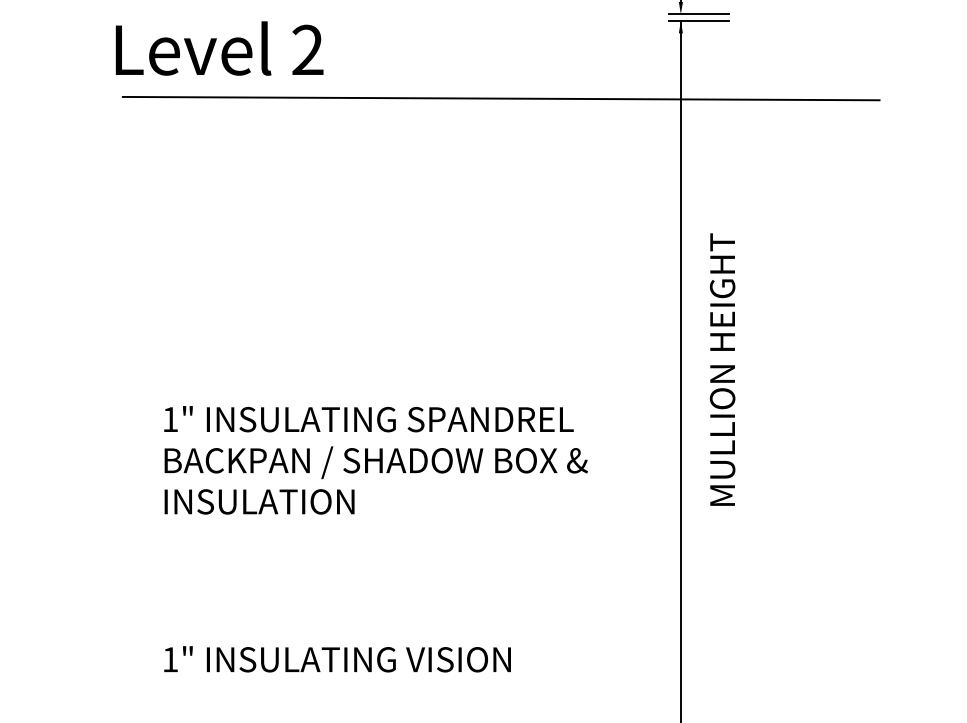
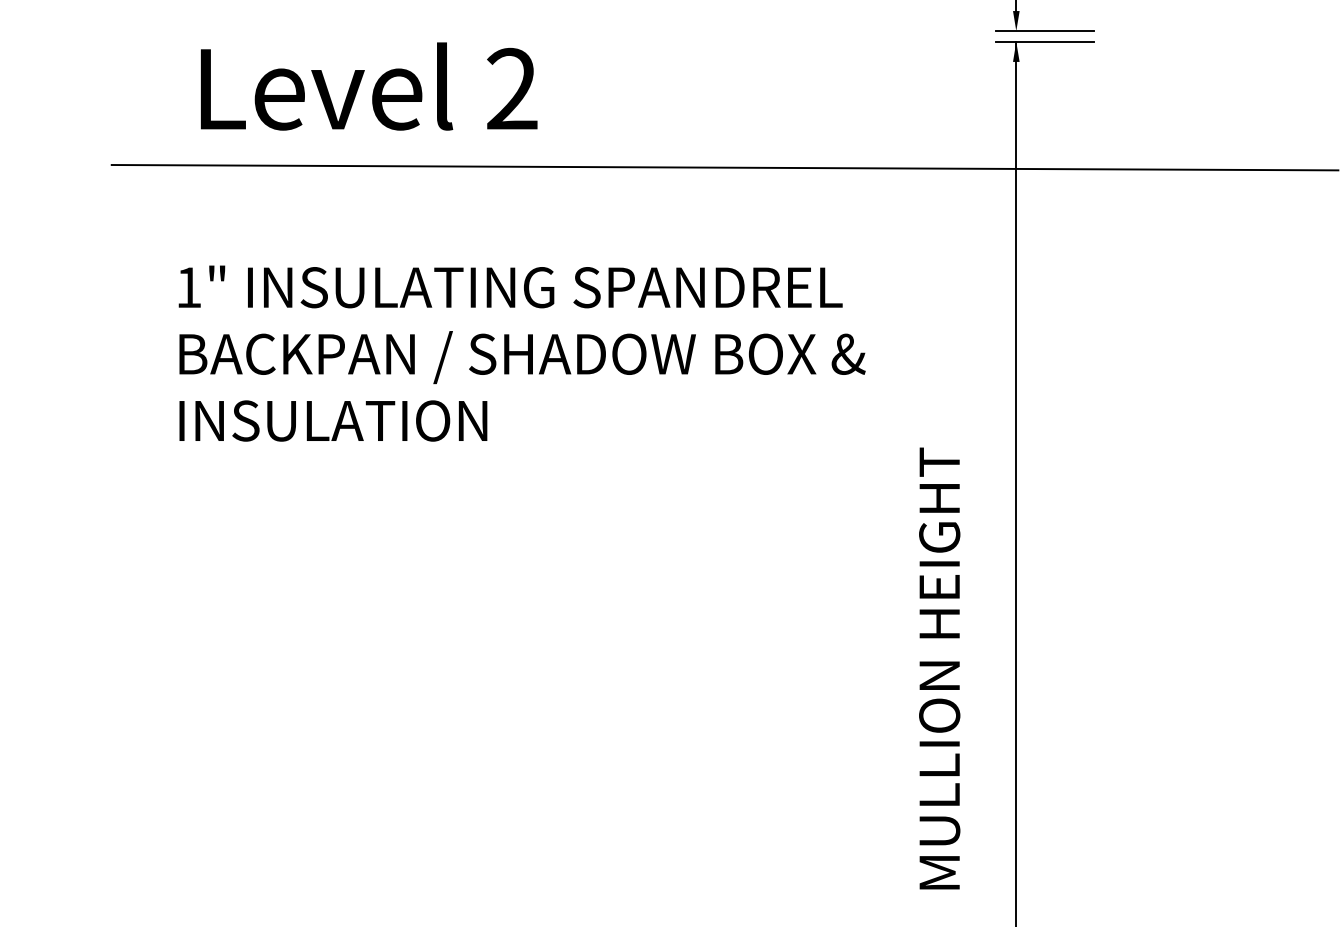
text: (219, 48) -> (368, 86), moved
text: (722, 369) -> (939, 668), moved
text: (375, 460) -> (521, 353), moved

